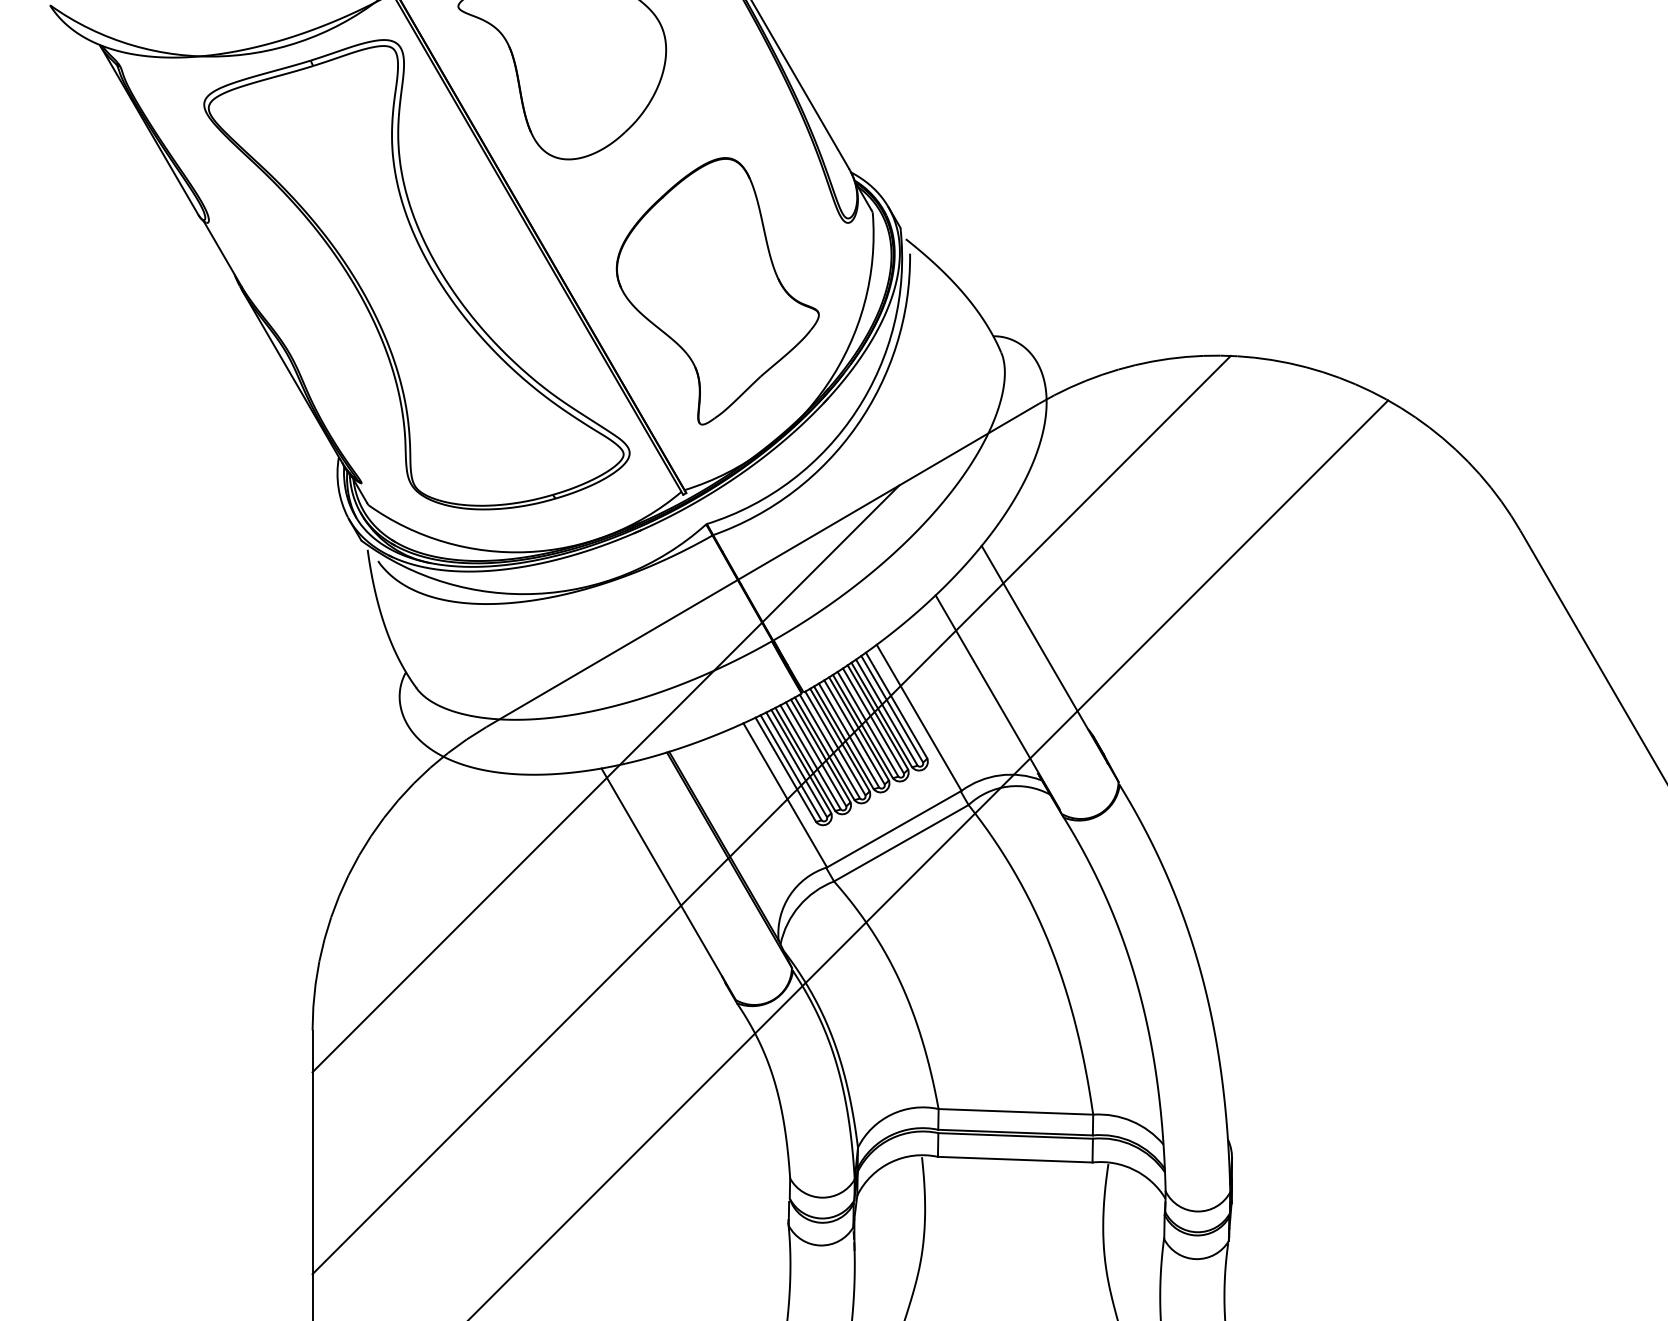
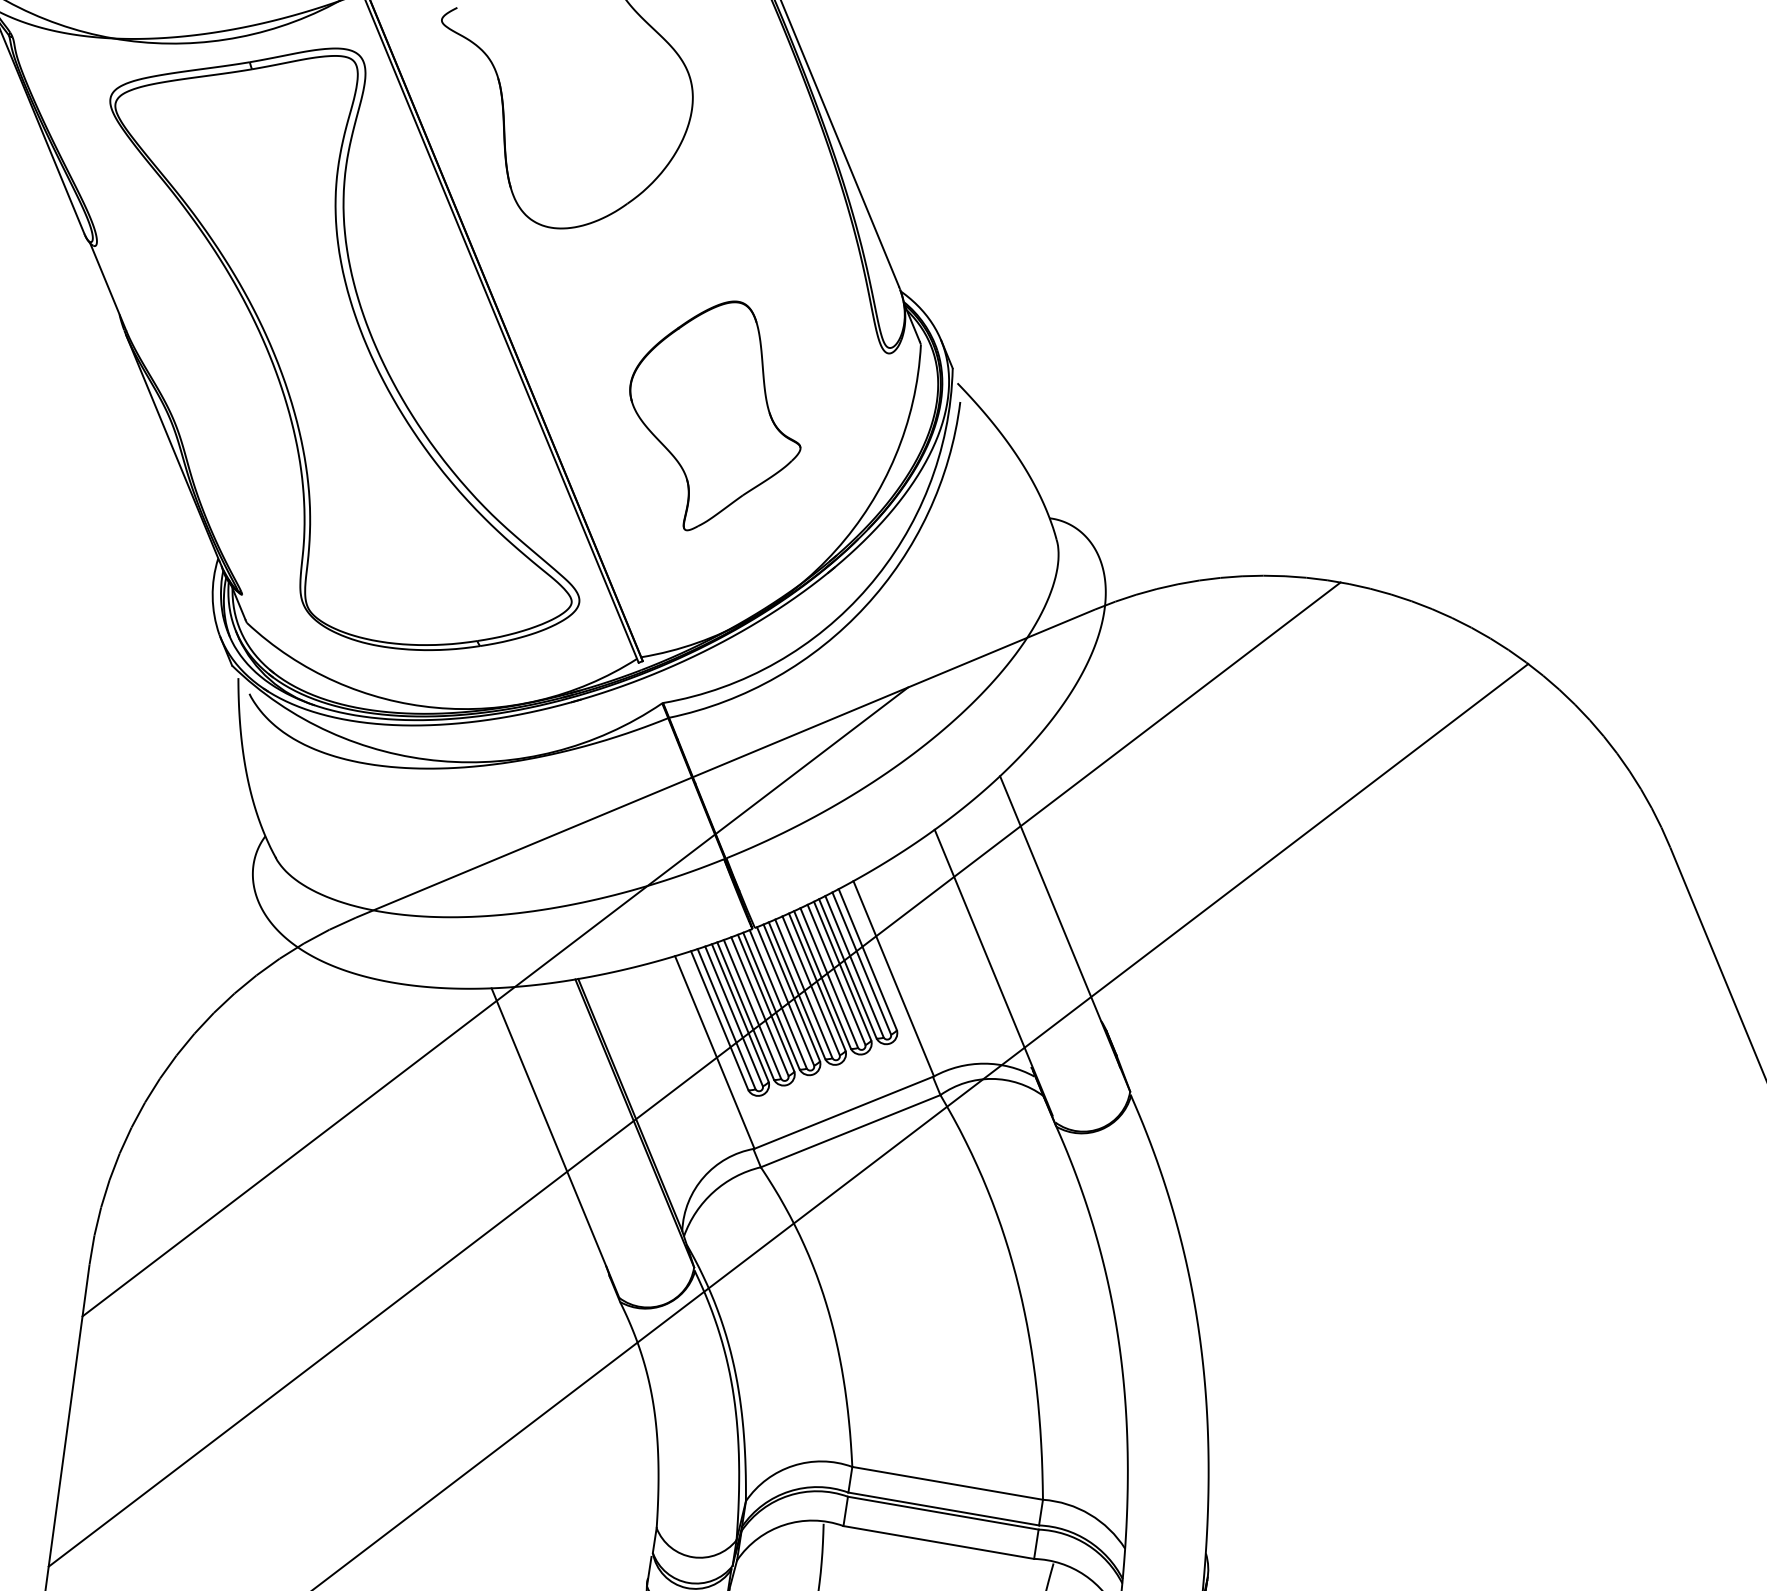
part: (717, 291) -> (715, 416), size x0.7

